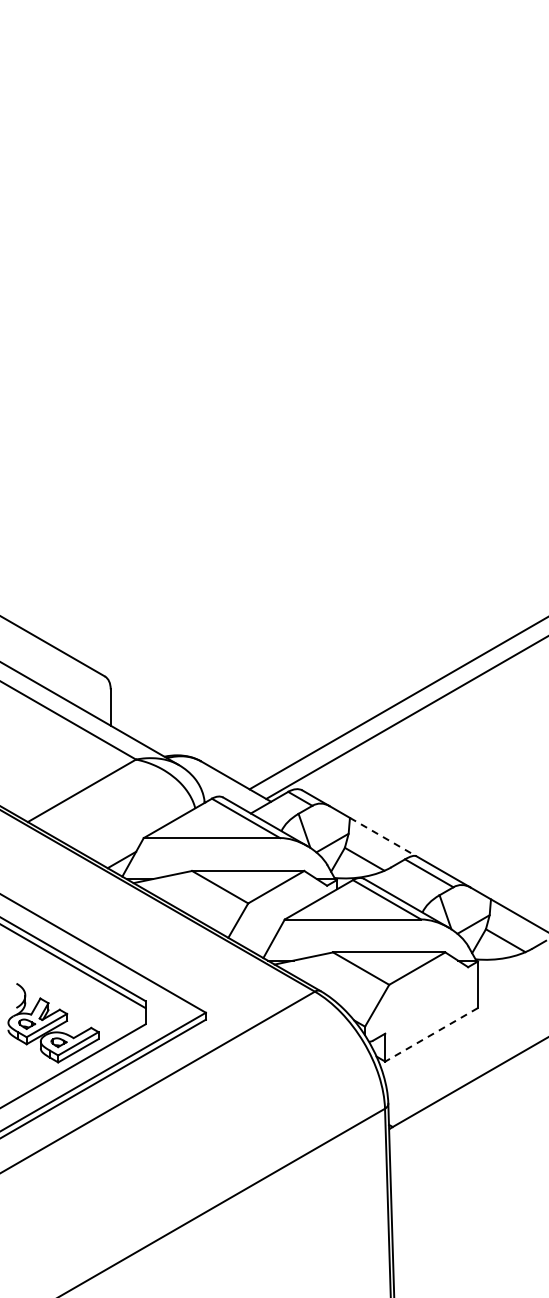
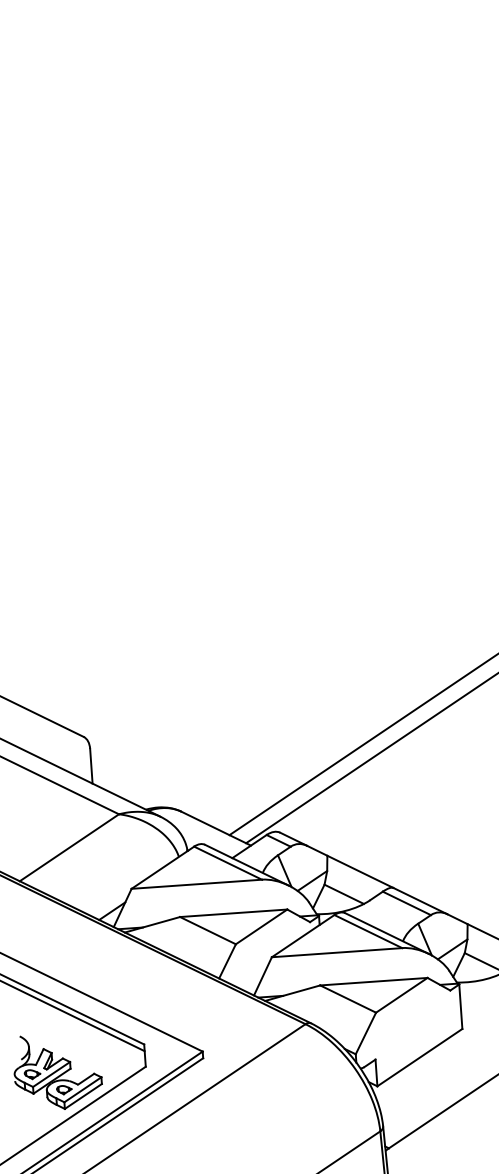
line: (383, 837) -> (360, 872), dashed -> solid
line: (431, 1035) -> (419, 1058), dashed -> solid

